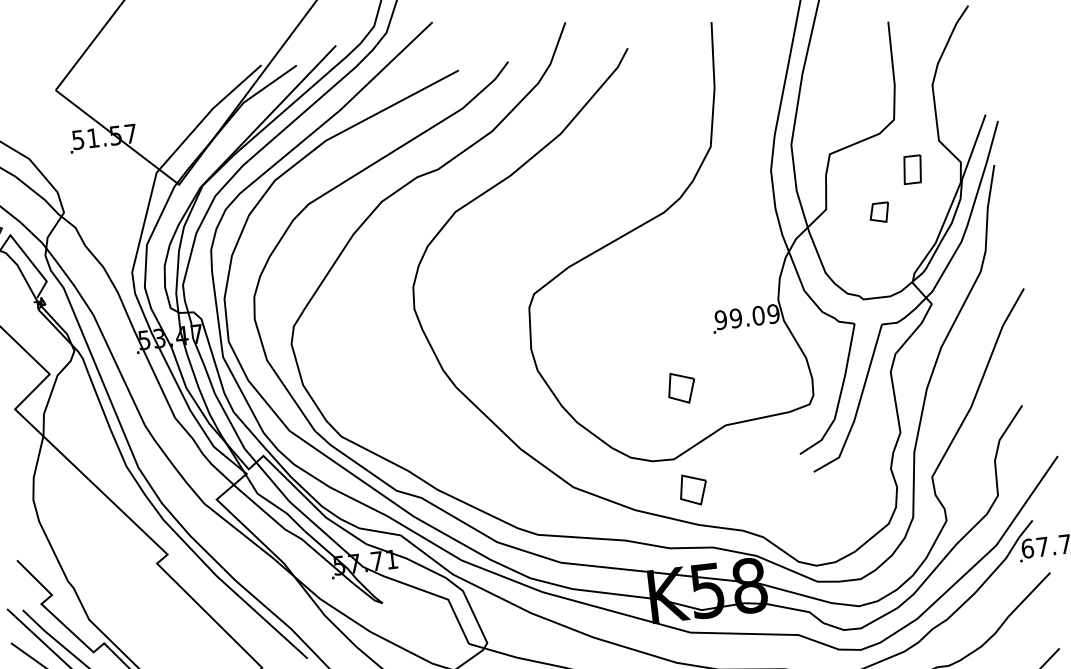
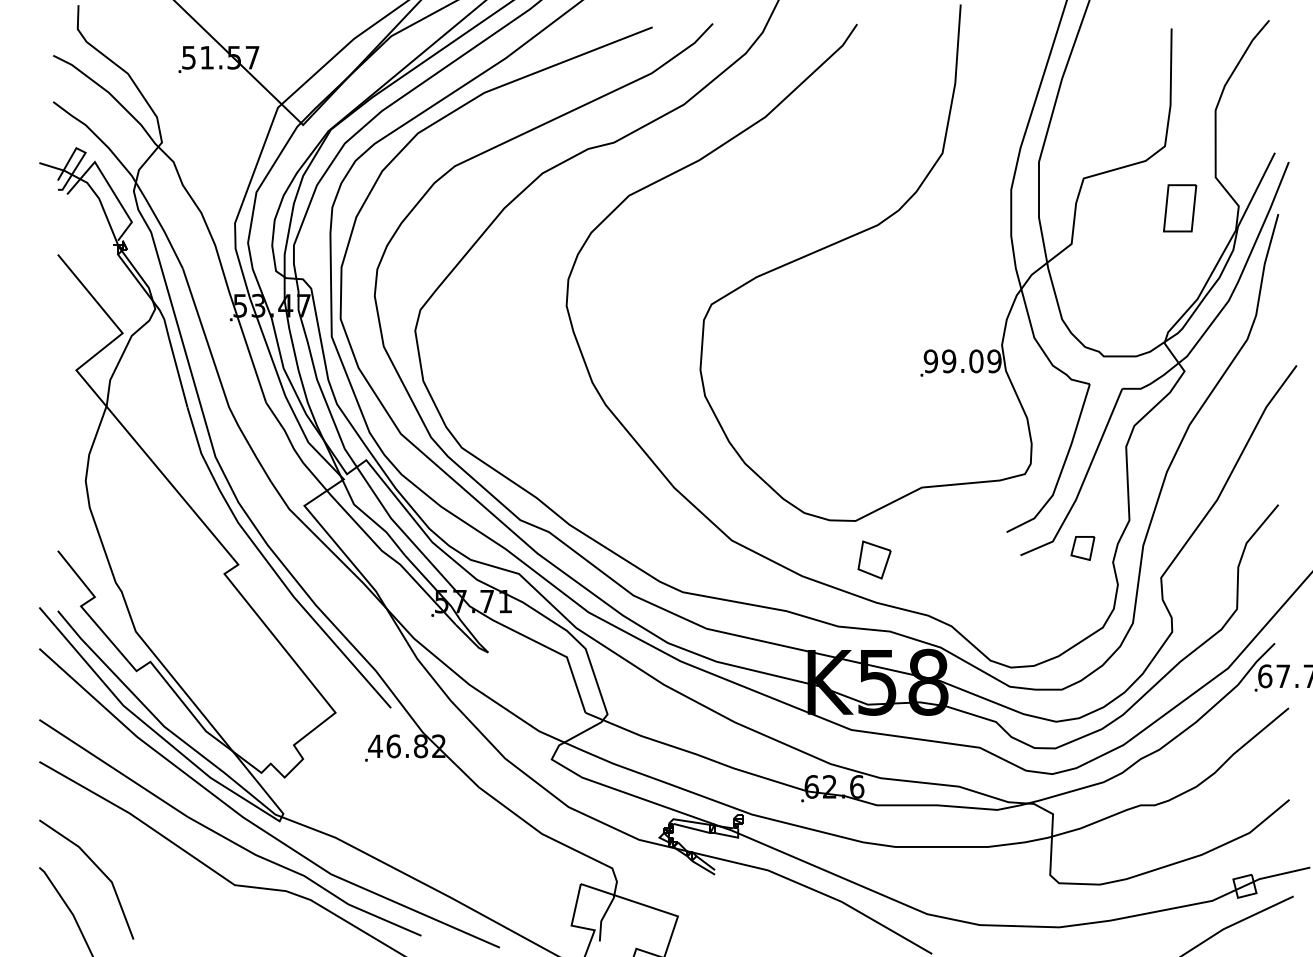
part: (912, 169) -> (1180, 208), size x1.43
part: (879, 213) -> (1082, 548), moved
part: (681, 387) -> (874, 436), removed

